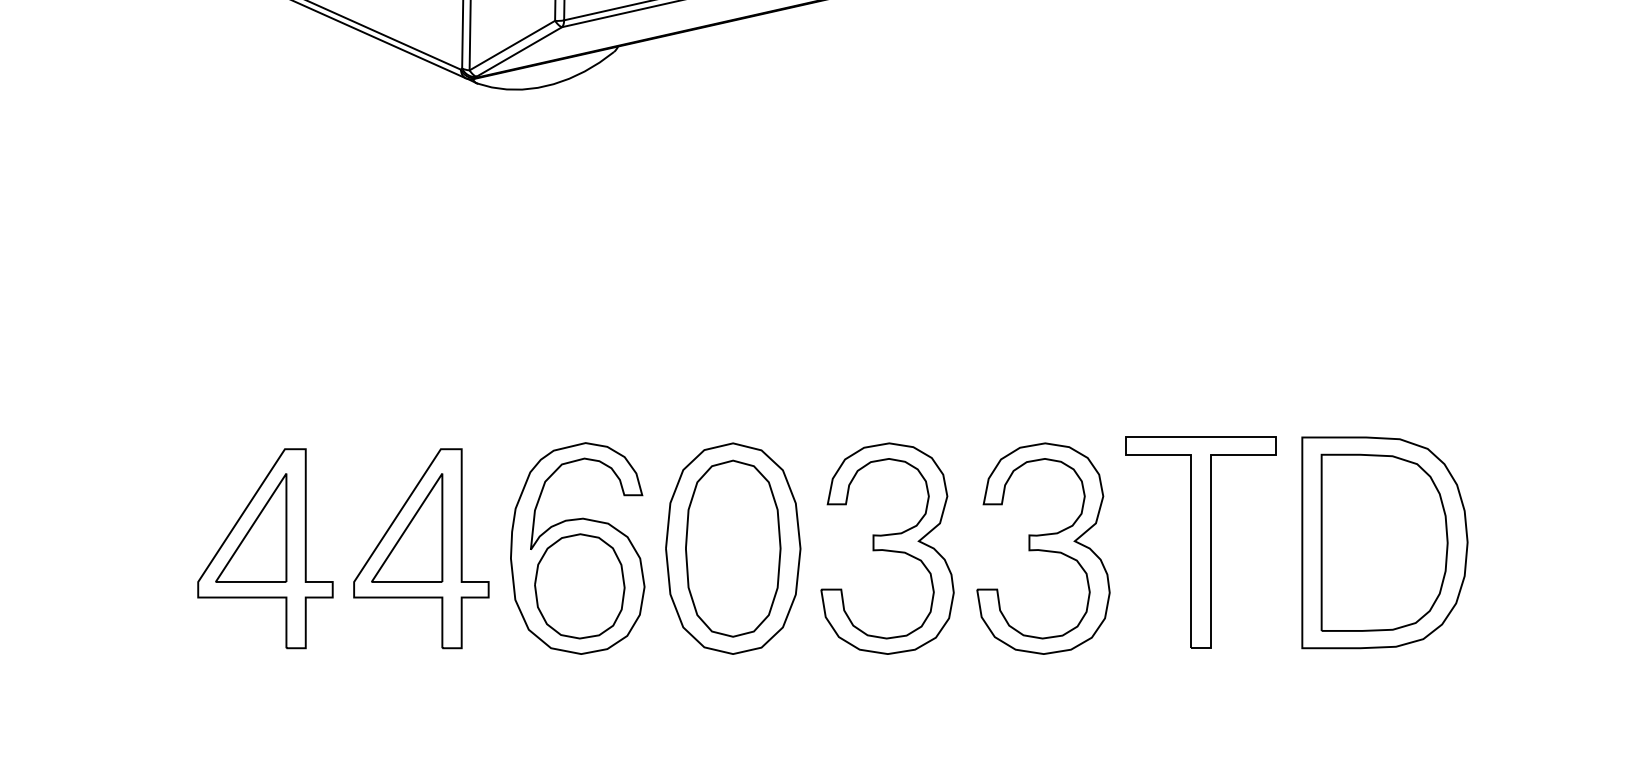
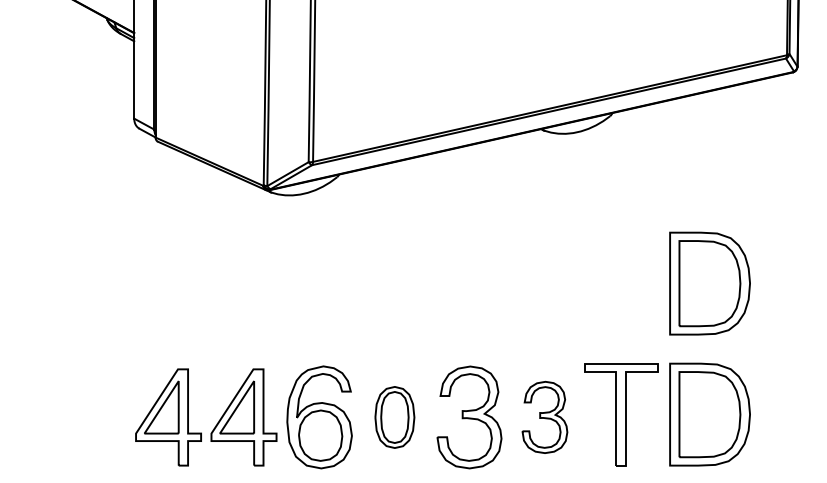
part: (1383, 271) -> (709, 283), added
part: (732, 548) -> (394, 417), size x0.6
part: (1042, 548) -> (544, 417), size x0.7

